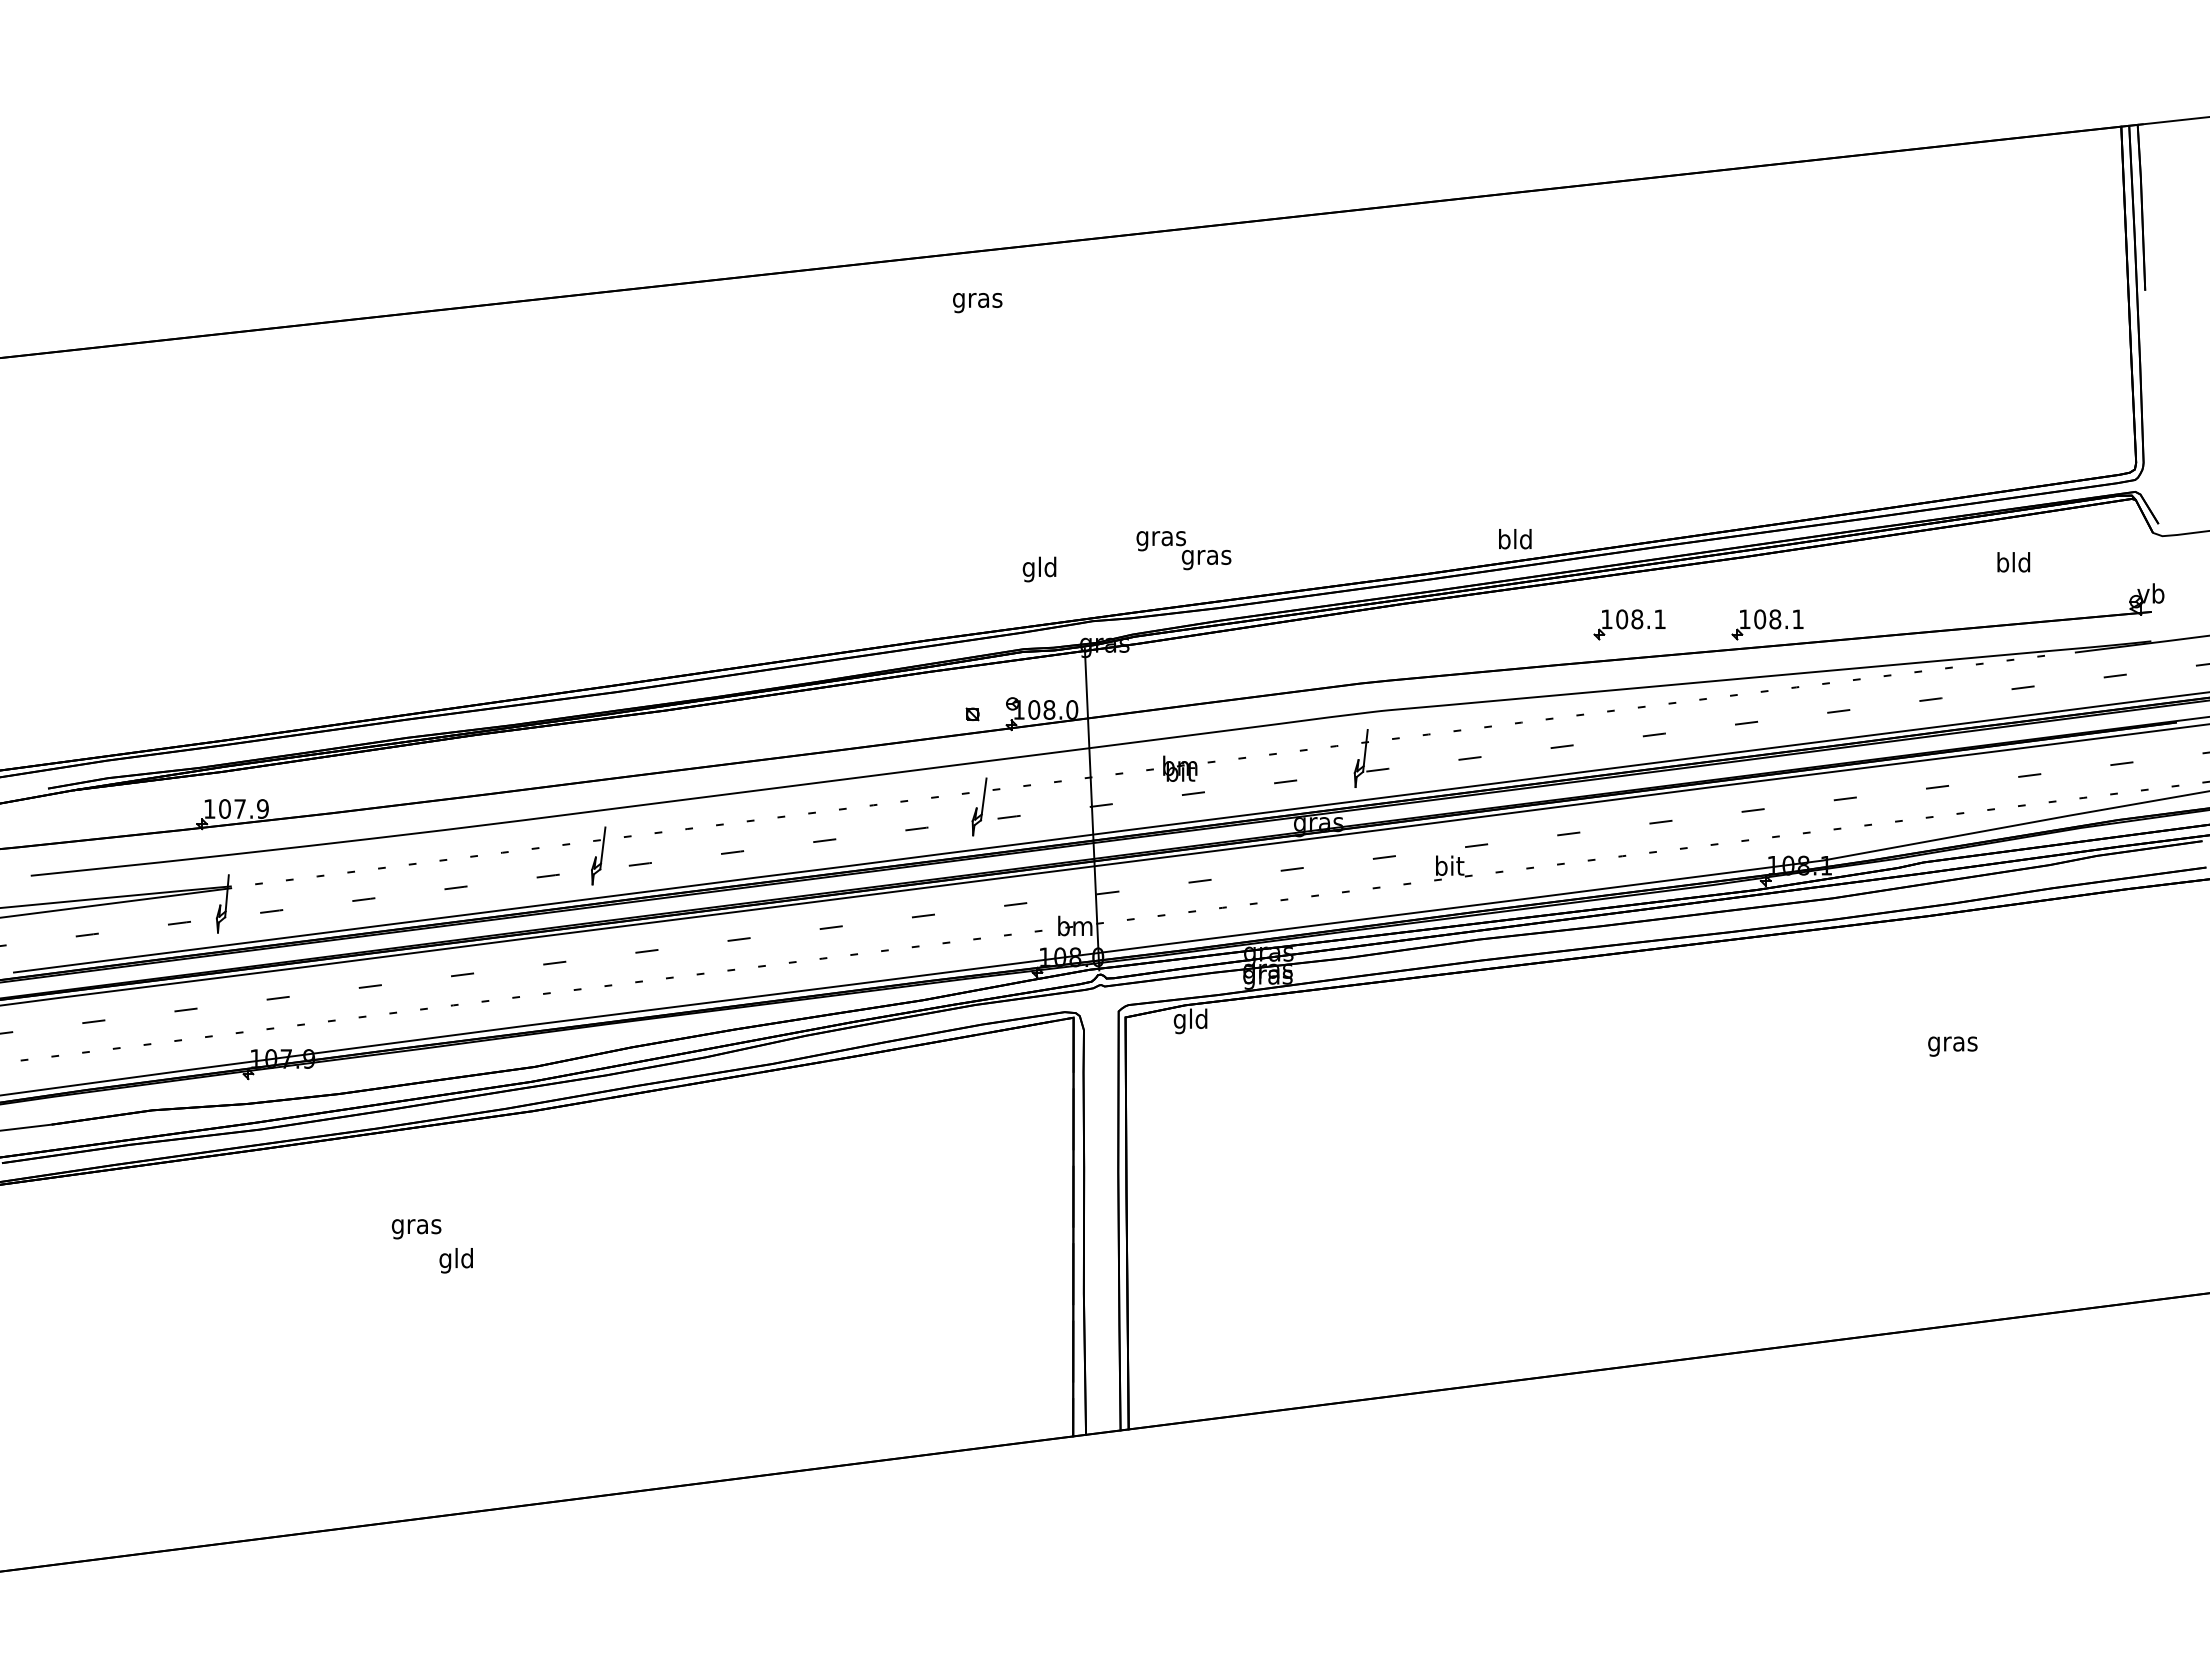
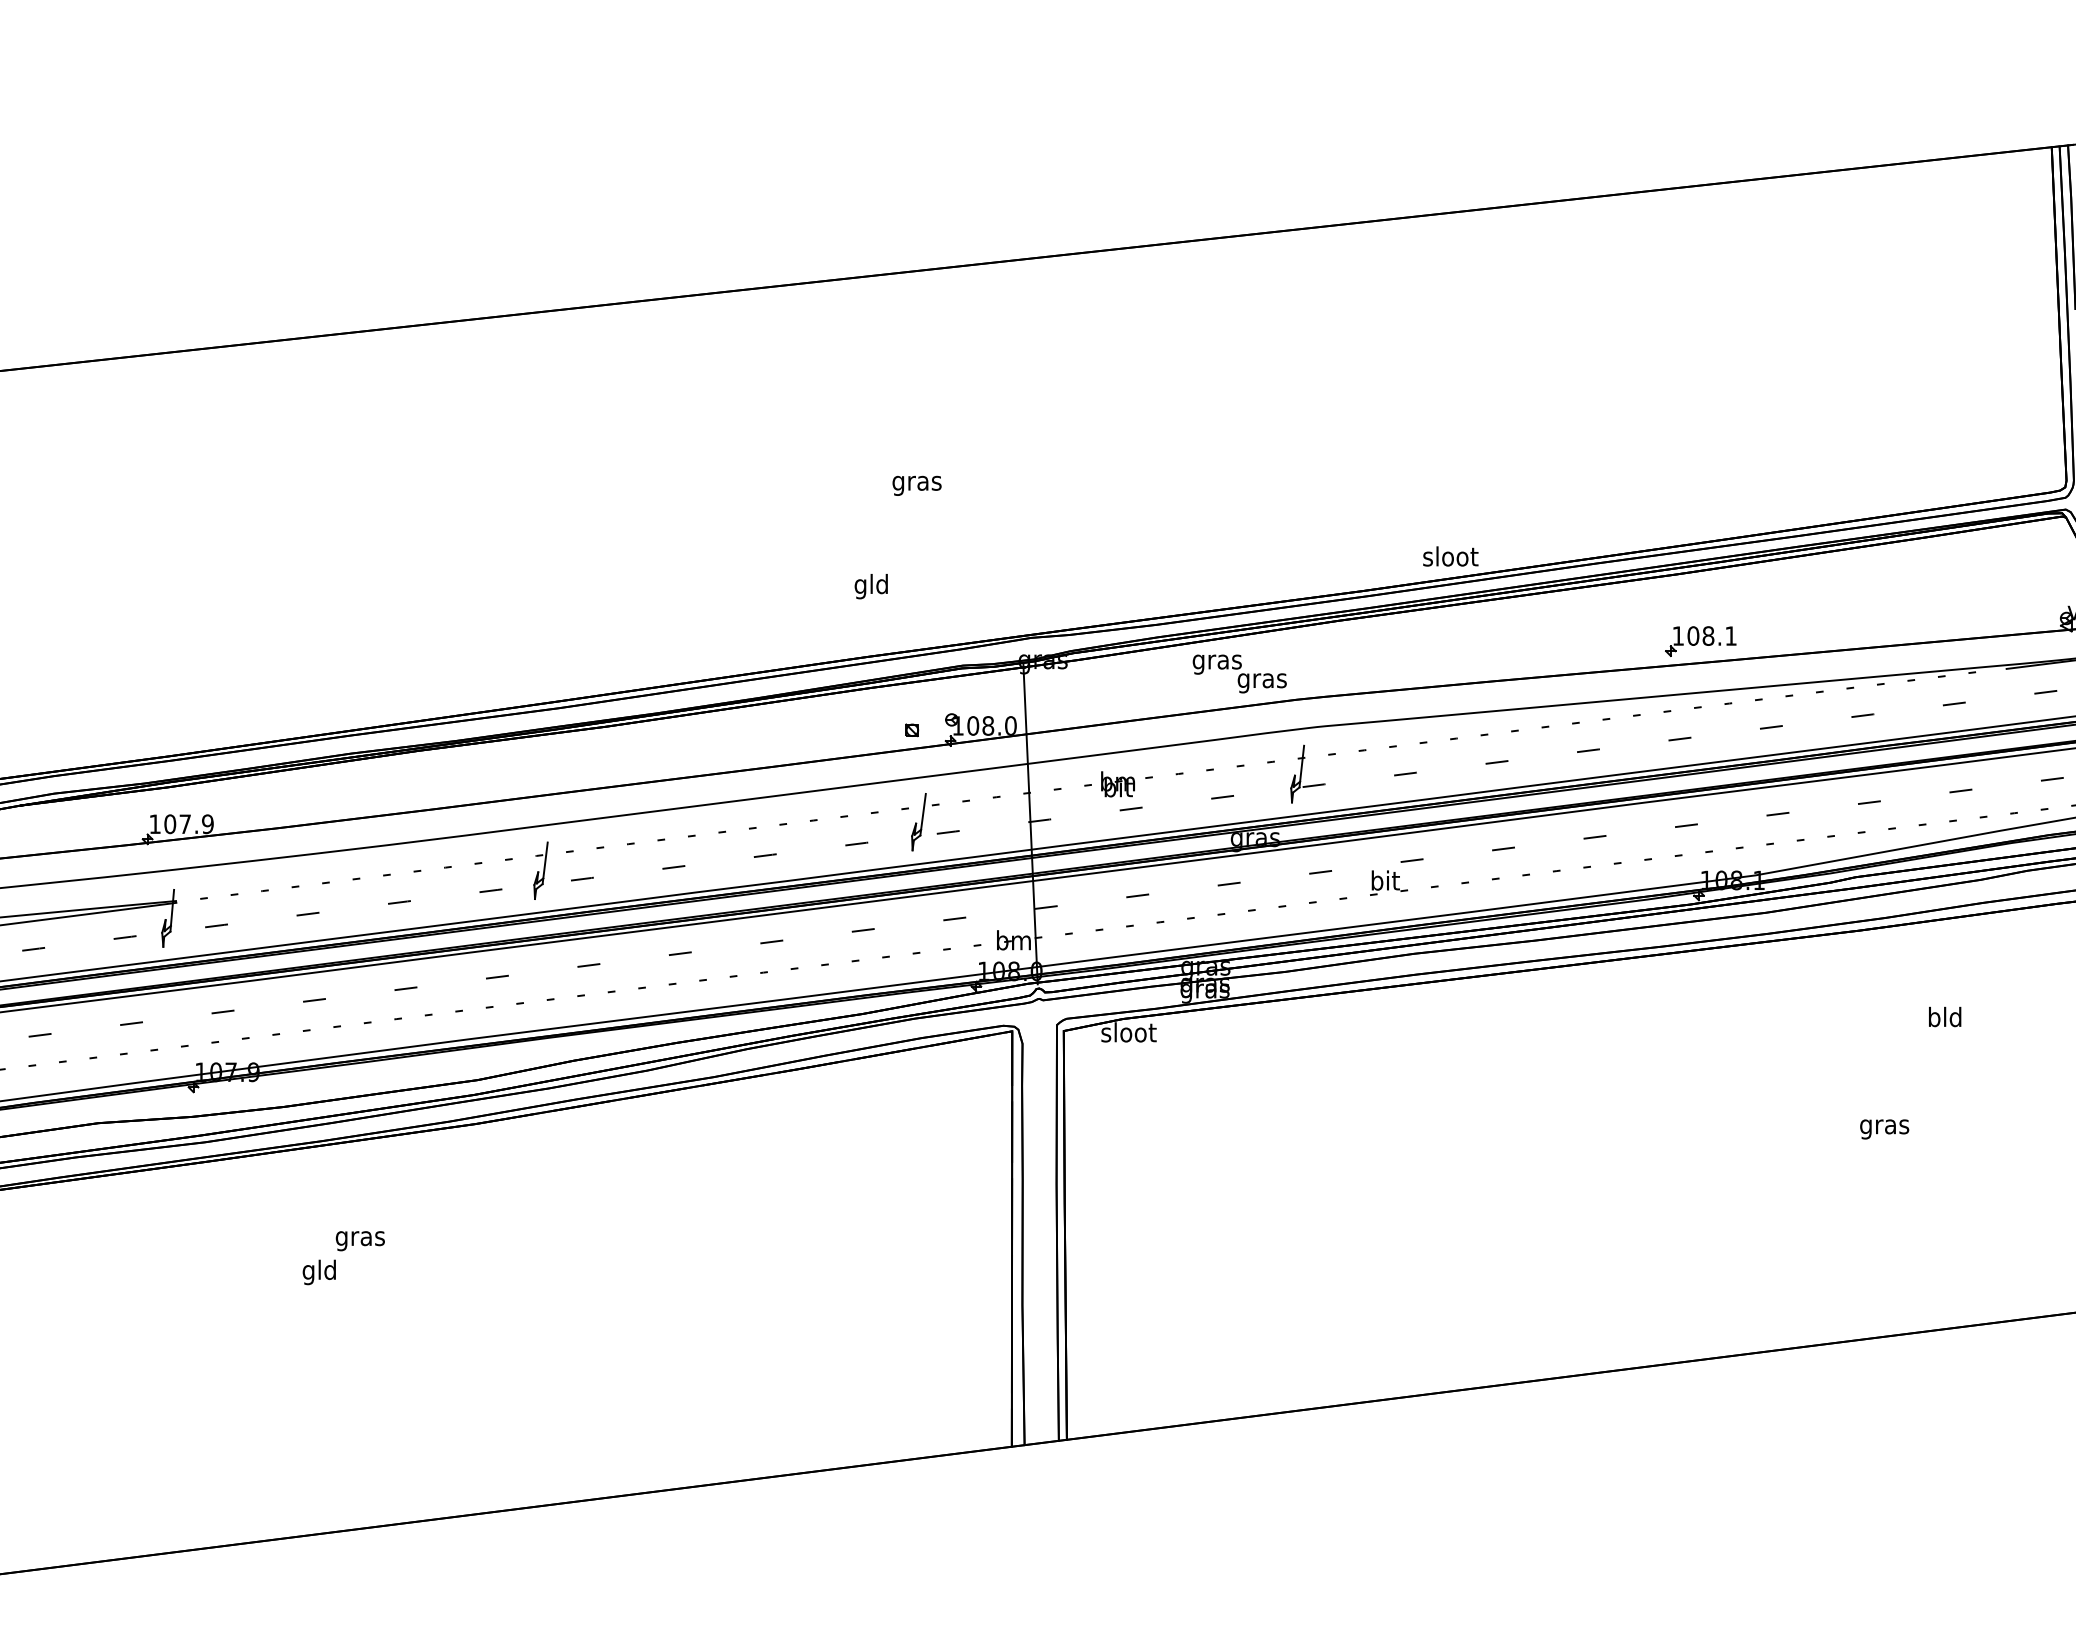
text: (977, 303) -> (916, 486), moved
text: (1515, 539) -> (1450, 556), bld -> sloot
text: (1183, 550) -> (1239, 673), moved
text: (2013, 562) -> (1944, 1017), moved
text: (1039, 569) -> (871, 586), moved
part: (1629, 624) -> (1563, 641), removed
text: (1191, 1021) -> (1129, 1035), gld -> sloot
text: (1952, 1046) -> (1884, 1129), moved
text: (455, 1260) -> (318, 1272), moved

